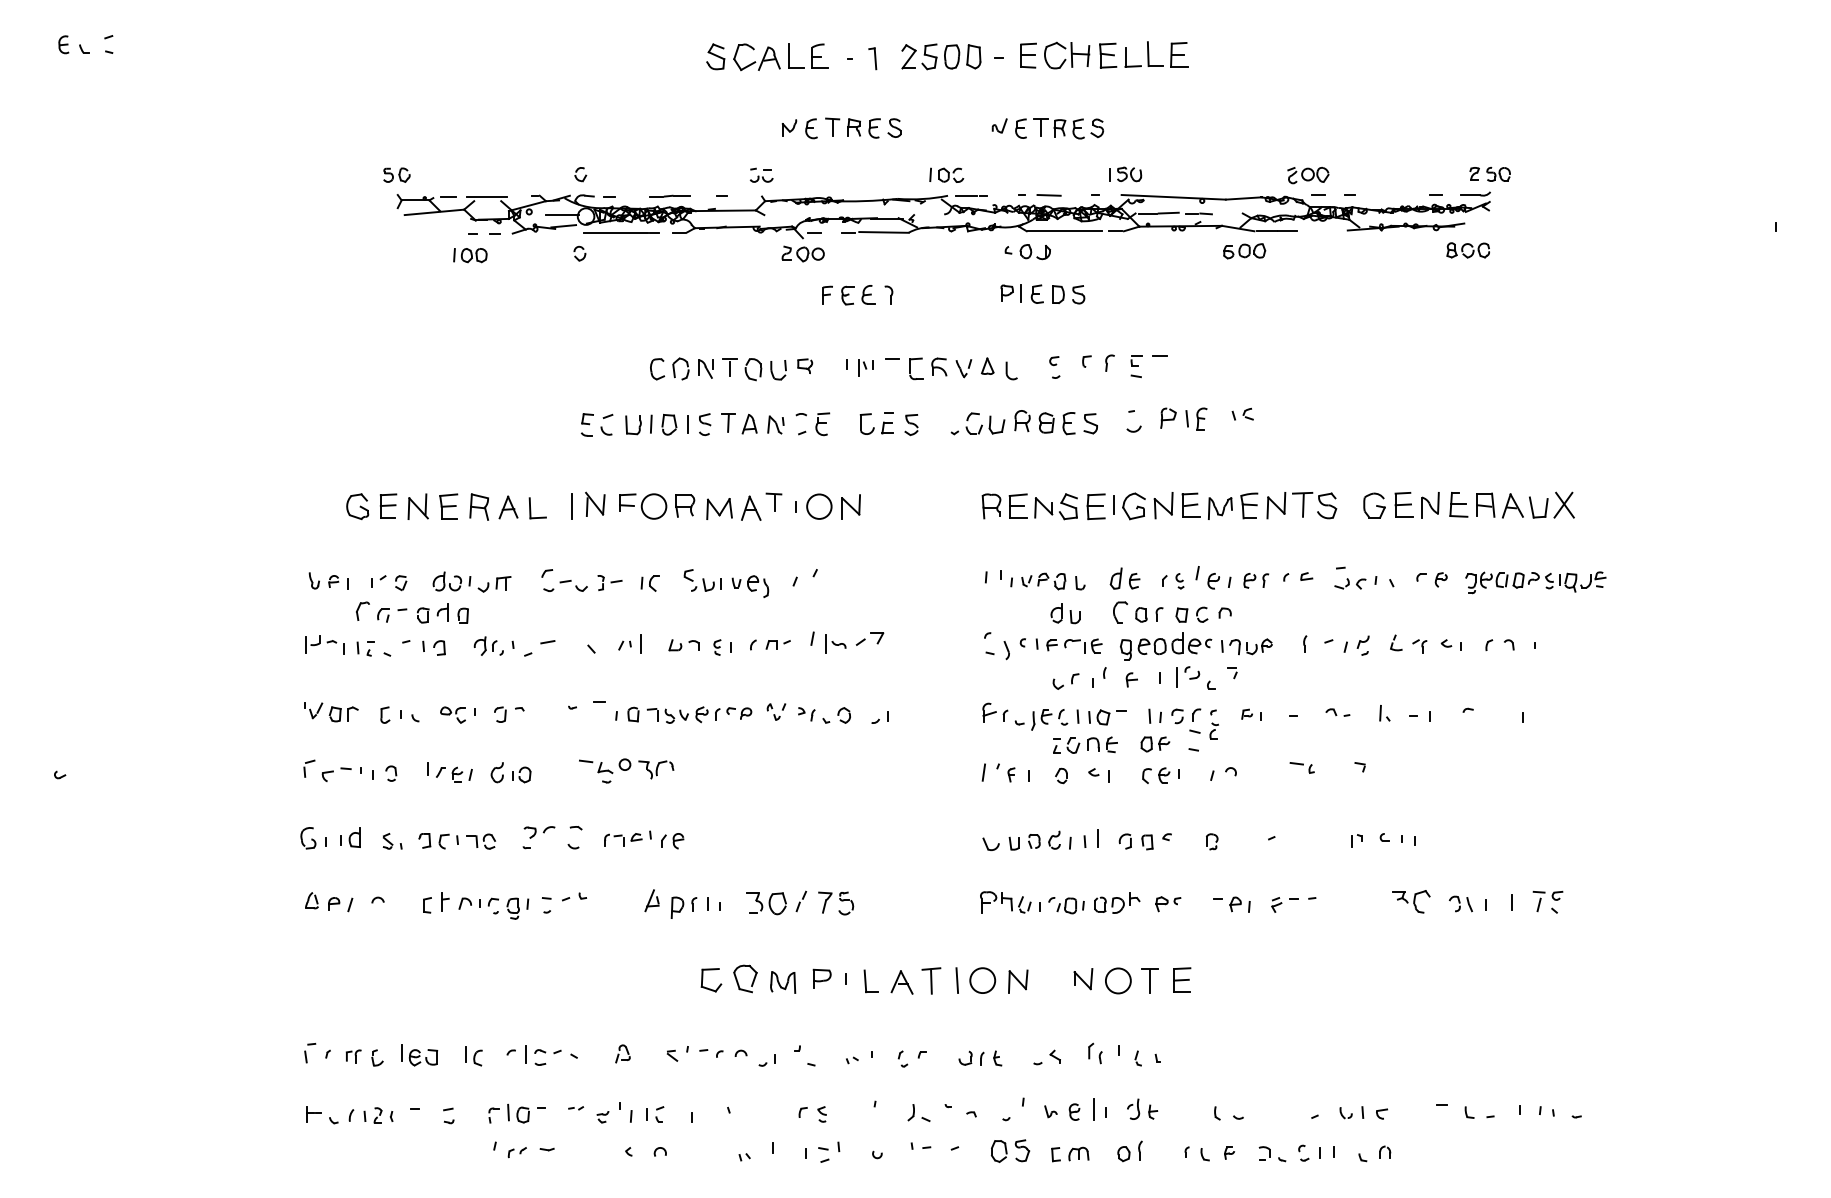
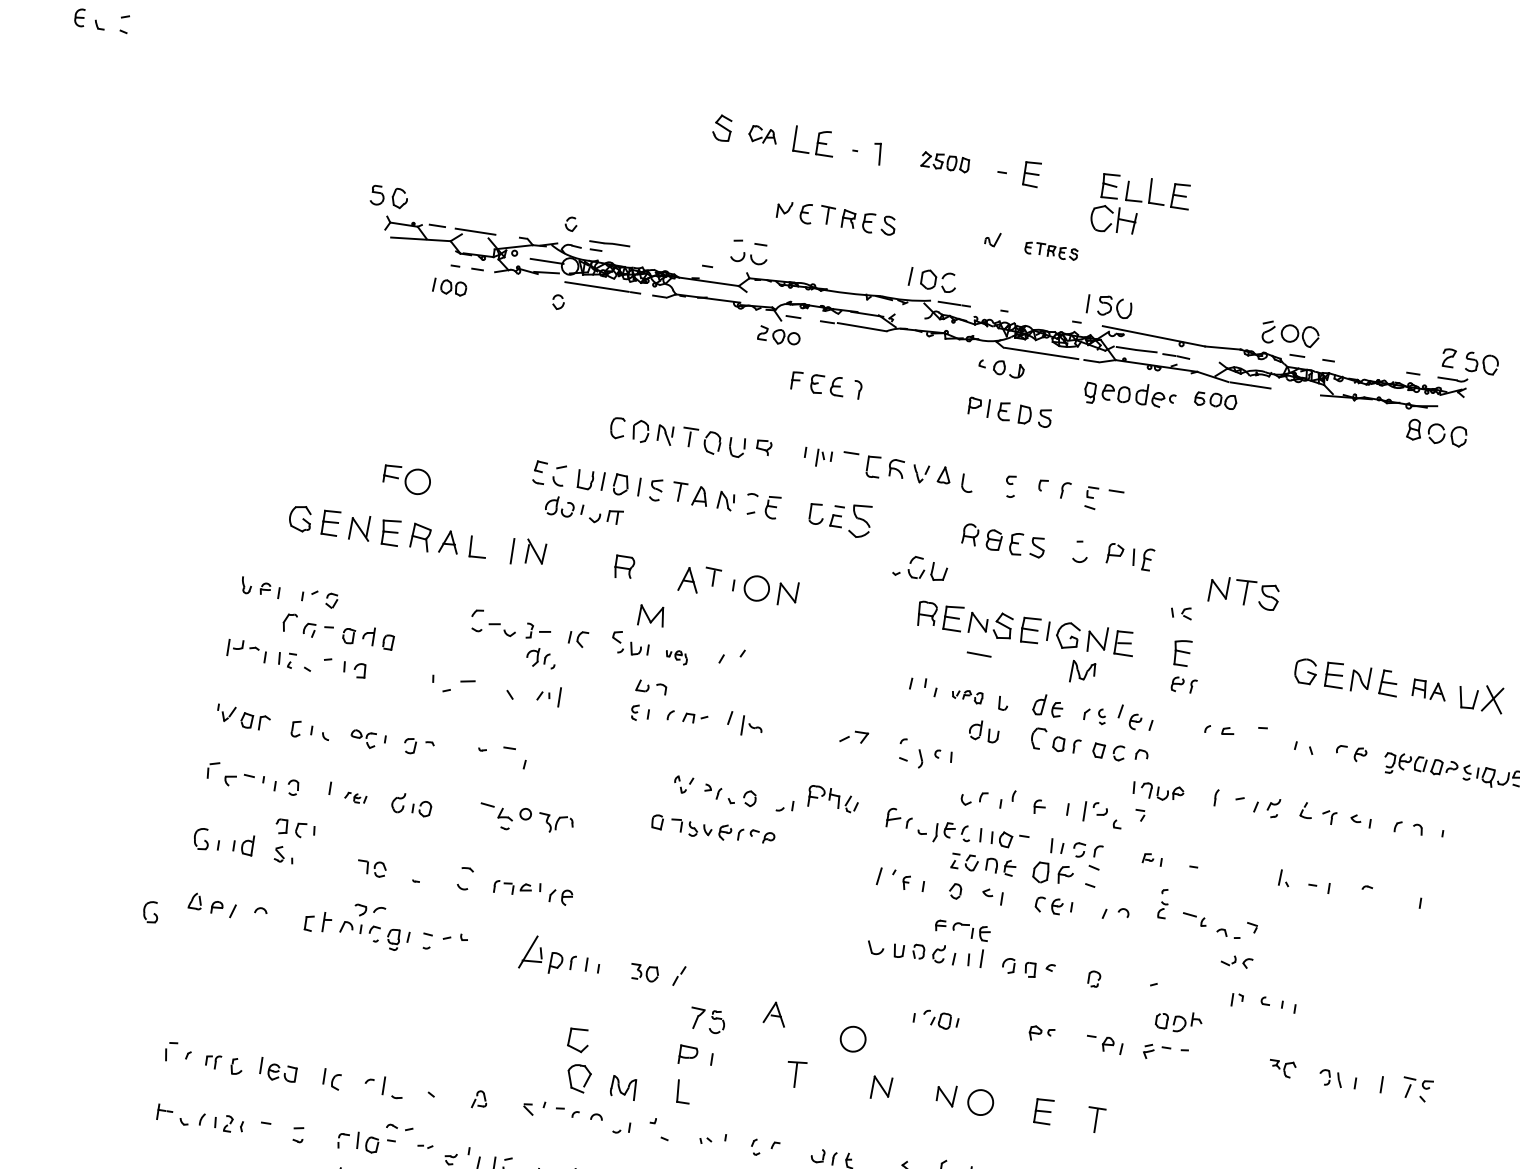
part: (1067, 55) -> (1113, 220), moved
part: (941, 56) -> (945, 161), size x0.6
part: (756, 57) -> (762, 134), size x0.6
part: (1059, 128) -> (1051, 251), size x0.6
part: (1489, 173) -> (1469, 360), size x1.4
part: (396, 174) -> (389, 196), size x1.4
part: (761, 174) -> (749, 251), size x1.6
part: (946, 174) -> (932, 279), size x1.4
part: (1125, 174) -> (1109, 306), size x1.4
part: (1308, 175) -> (1290, 335), size x1.4
part: (669, 195) -> (609, 243), moved
line: (1048, 195) -> (978, 654), moved
part: (1467, 250) -> (1436, 433), size x1.4
part: (1242, 413) -> (1181, 611), moved
part: (977, 423) -> (920, 567), moved
part: (911, 425) -> (860, 522), size x1.6
part: (1301, 505) -> (1243, 593), moved
part: (1499, 505) -> (1429, 690), size x0.7
part: (643, 506) -> (407, 480), moved
part: (719, 508) -> (651, 615), moved
part: (1220, 508) -> (1083, 672), moved
part: (1256, 580) -> (1184, 685), moved
part: (471, 581) -> (583, 510), moved
part: (1043, 581) -> (967, 696), size x0.7
part: (1350, 583) -> (1237, 961), moved
part: (750, 586) -> (676, 656), size x0.6
part: (869, 638) -> (853, 736), moved
part: (488, 645) -> (541, 657), moved
part: (683, 645) -> (650, 687), moved
part: (1074, 645) -> (962, 929), moved
part: (1166, 646) -> (1130, 395), moved
part: (1337, 712) -> (1228, 933), moved
part: (689, 714) -> (712, 830), moved
part: (1213, 724) -> (1163, 903), moved
part: (1155, 744) -> (1053, 874), size x1.4
part: (454, 774) -> (355, 798), size x0.6
part: (539, 832) -> (369, 911), moved
part: (438, 841) -> (295, 829), moved
part: (651, 900) -> (531, 952), size x1.6
part: (1411, 901) -> (1282, 1068), size x0.7
part: (1005, 902) -> (833, 799), moved
part: (1117, 902) -> (1179, 1021), moved
part: (766, 903) -> (644, 972), size x0.7
part: (836, 903) -> (708, 1020), moved
part: (269, 918) -> (151, 912), added
line: (957, 980) -> (821, 1077), removed
circle: (982, 980) -> (852, 1039), moved
part: (1149, 980) -> (1095, 1119), moved
part: (738, 981) -> (571, 1079), moved
part: (870, 981) -> (683, 1091), moved
part: (783, 982) -> (623, 1087), moved
part: (901, 982) -> (774, 1013), moved
part: (547, 1051) -> (399, 1127), moved

